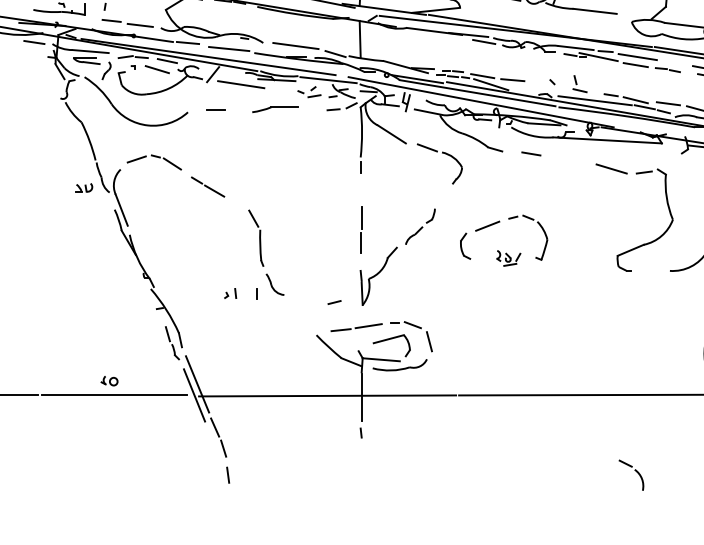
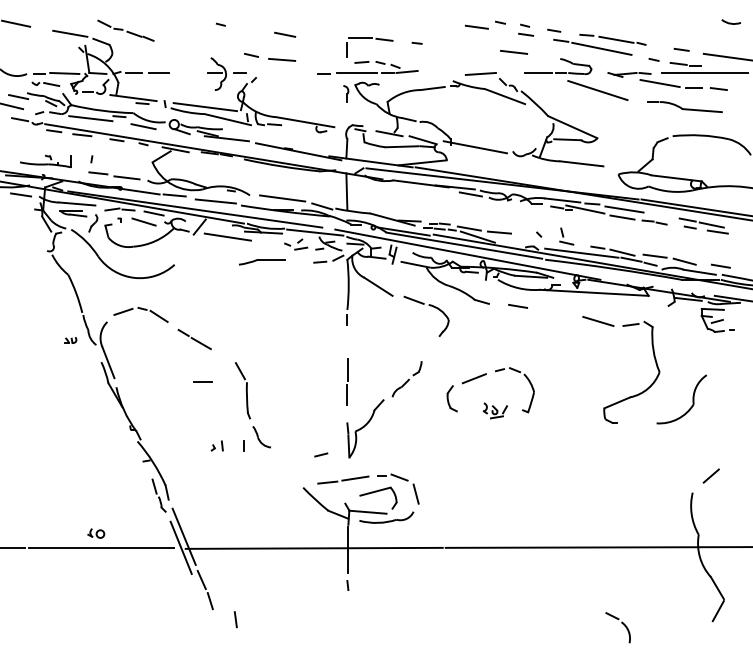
line: (215, 110) -> (202, 381), moved
part: (83, 188) -> (70, 340), size x0.7
line: (227, 475) -> (235, 619), moved

